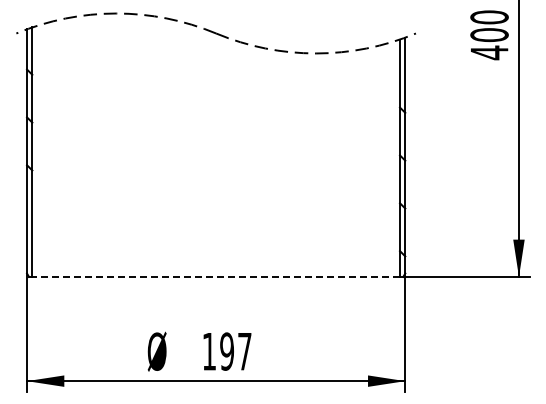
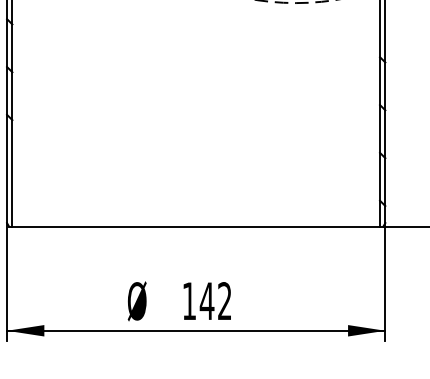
line: (216, 276) -> (196, 226), dashed -> solid
text: (235, 351) -> (215, 301), 197 -> 142

